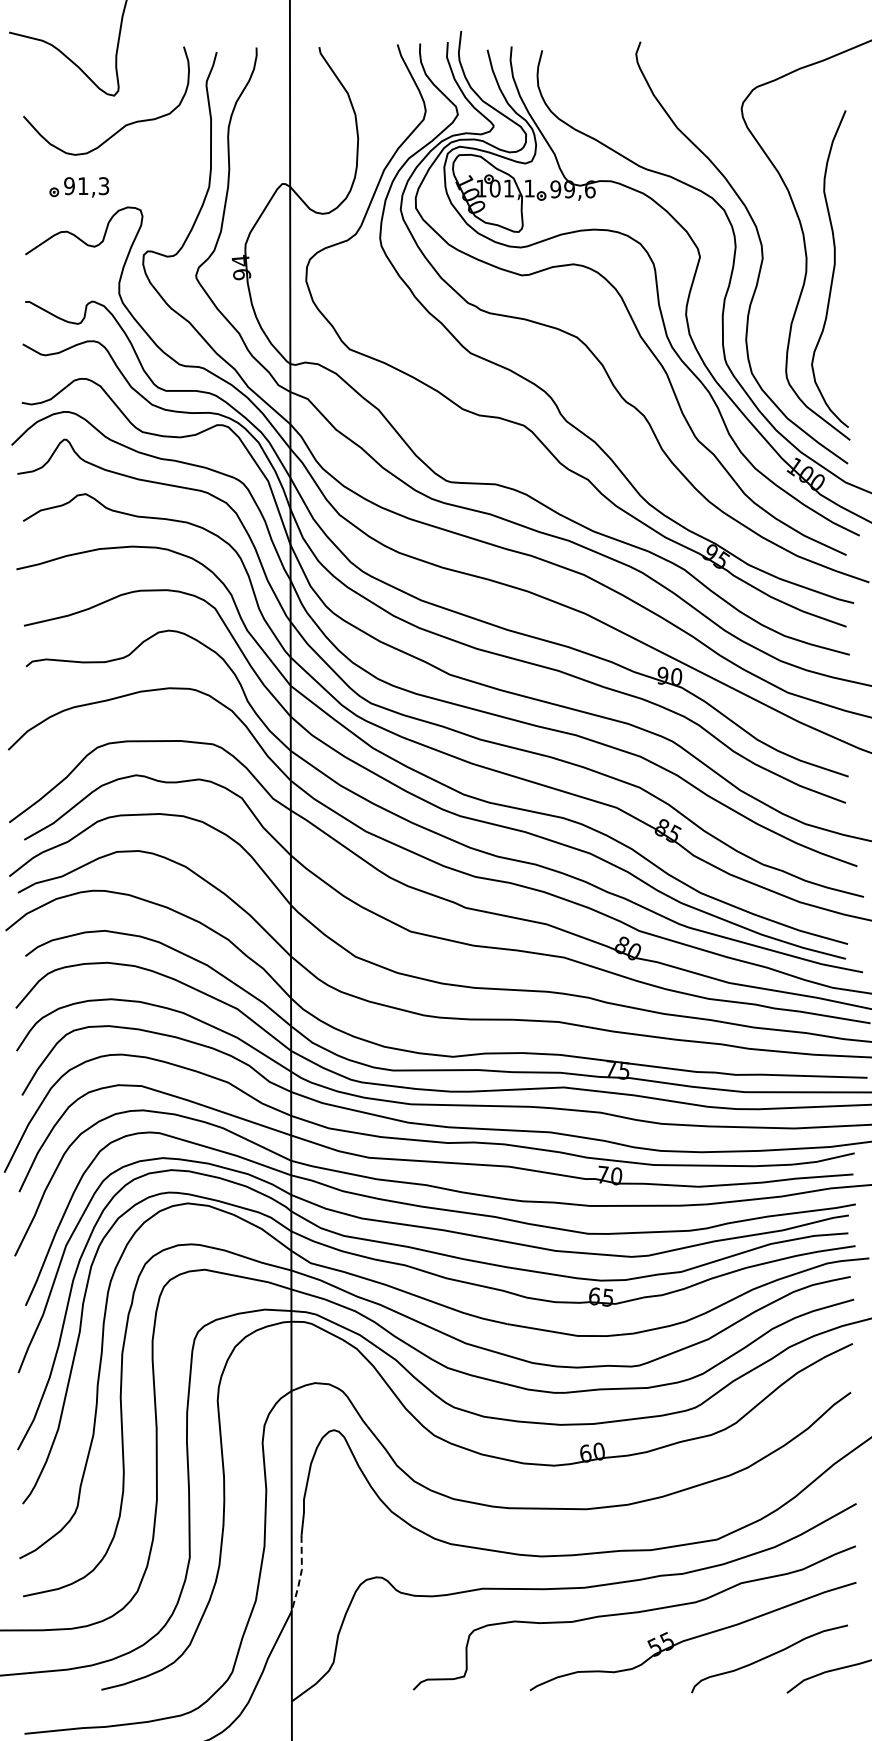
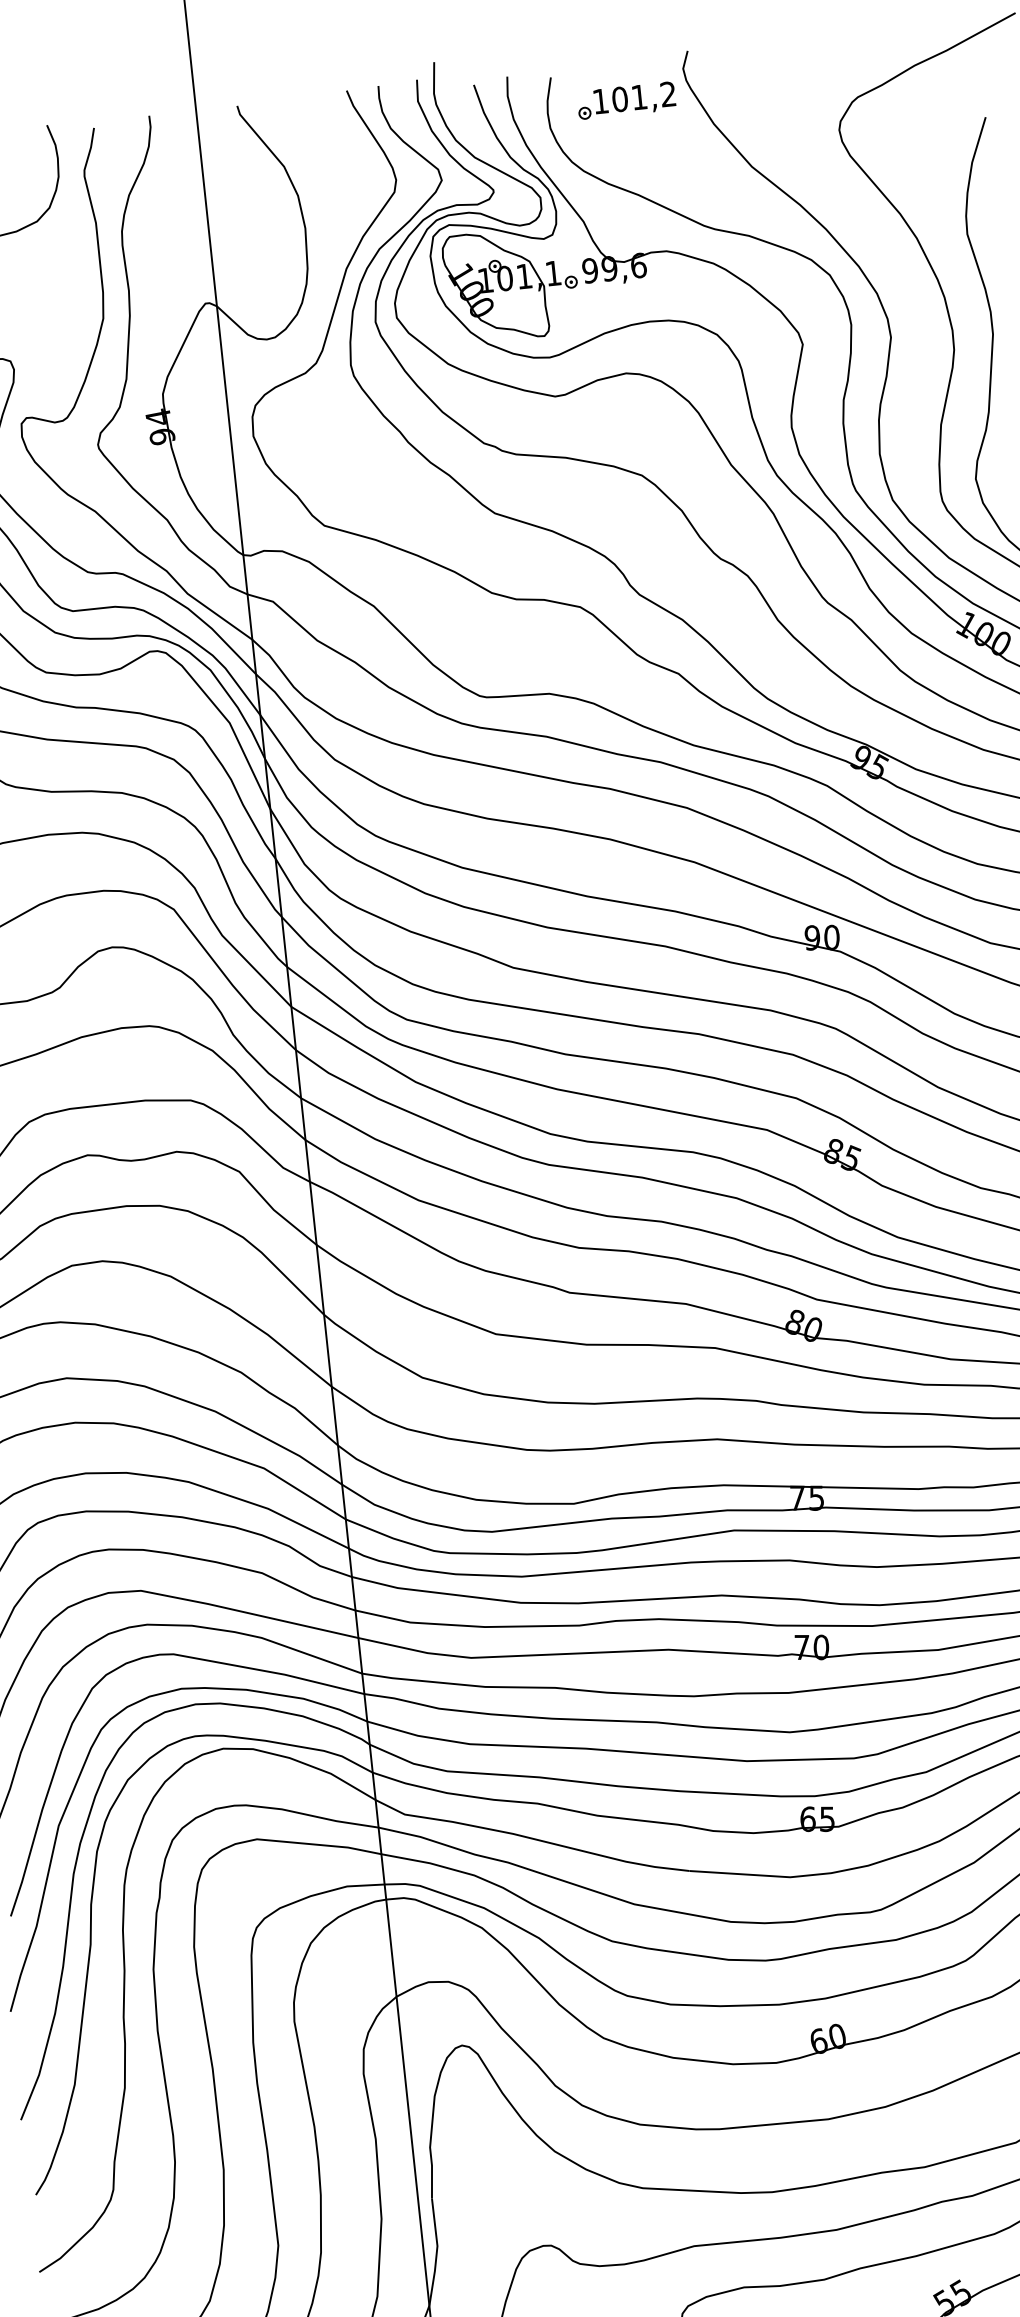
part: (593, 71) -> (625, 99), added
line: (300, 1574) -> (436, 2253), dashed -> solid

